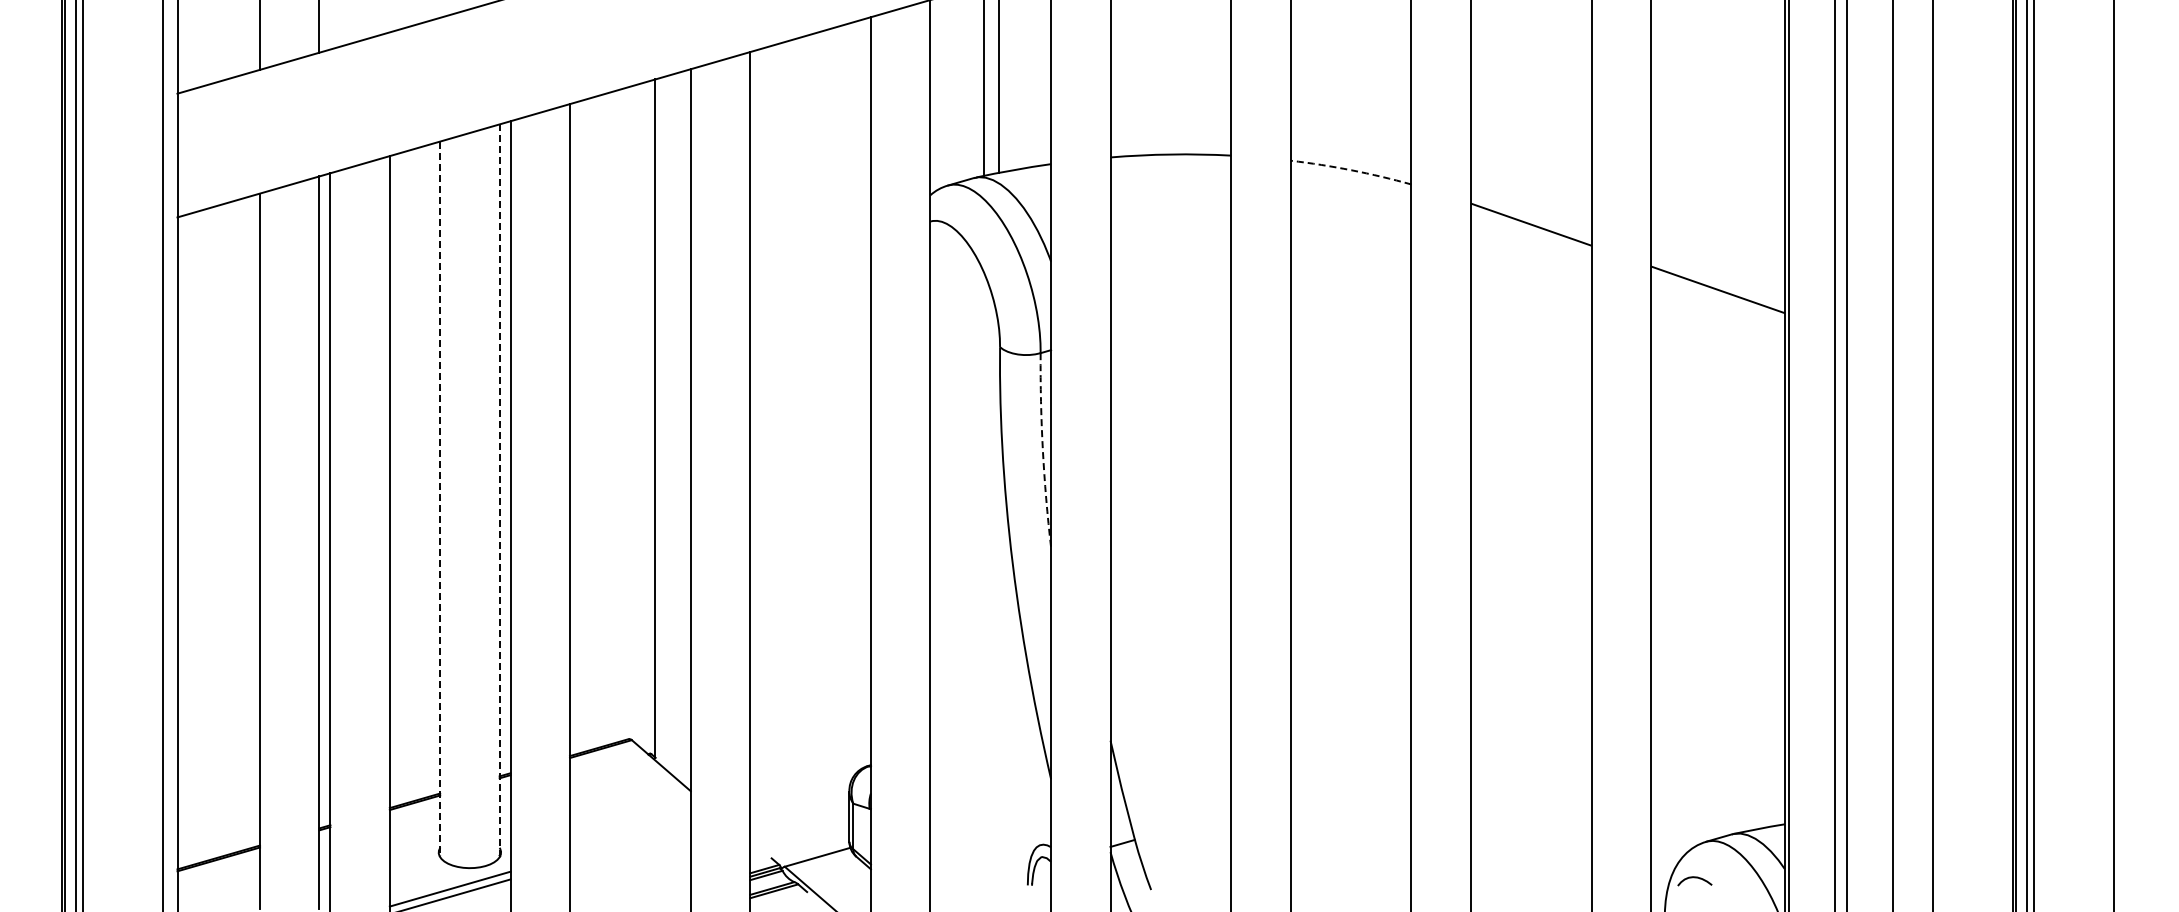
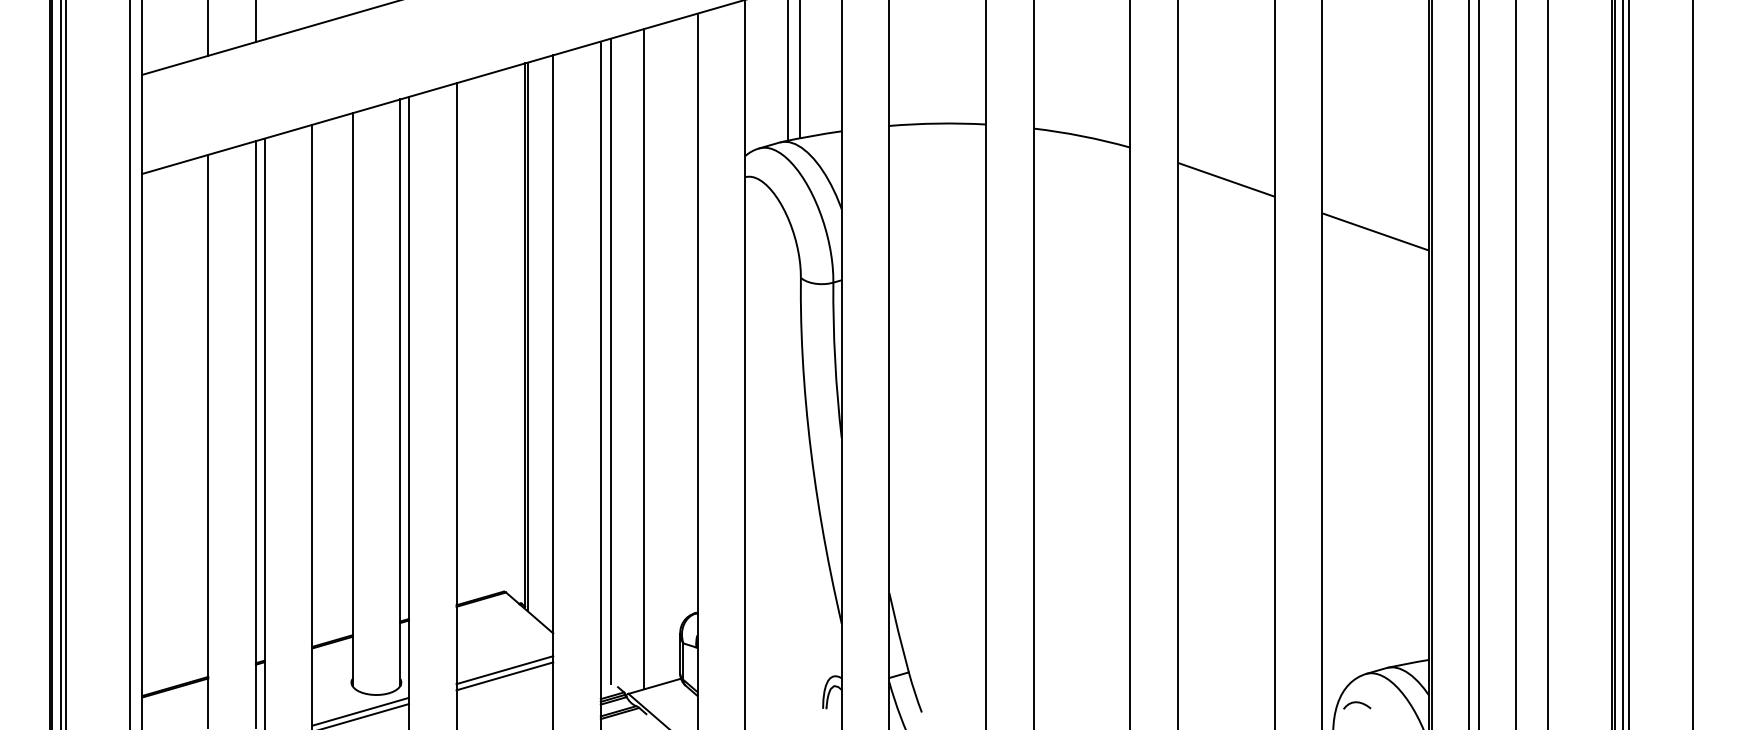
arc: (1351, 170) -> (1082, 136), dashed -> solid
line: (659, 420) -> (528, 336), added
line: (804, 448) -> (644, 358), added
line: (763, 450) -> (611, 360), added
arc: (1042, 450) -> (834, 360), dashed -> solid
line: (499, 490) -> (400, 392), dashed -> solid
line: (440, 499) -> (352, 399), dashed -> solid
line: (630, 836) -> (504, 669), added
line: (630, 844) -> (504, 676), added

